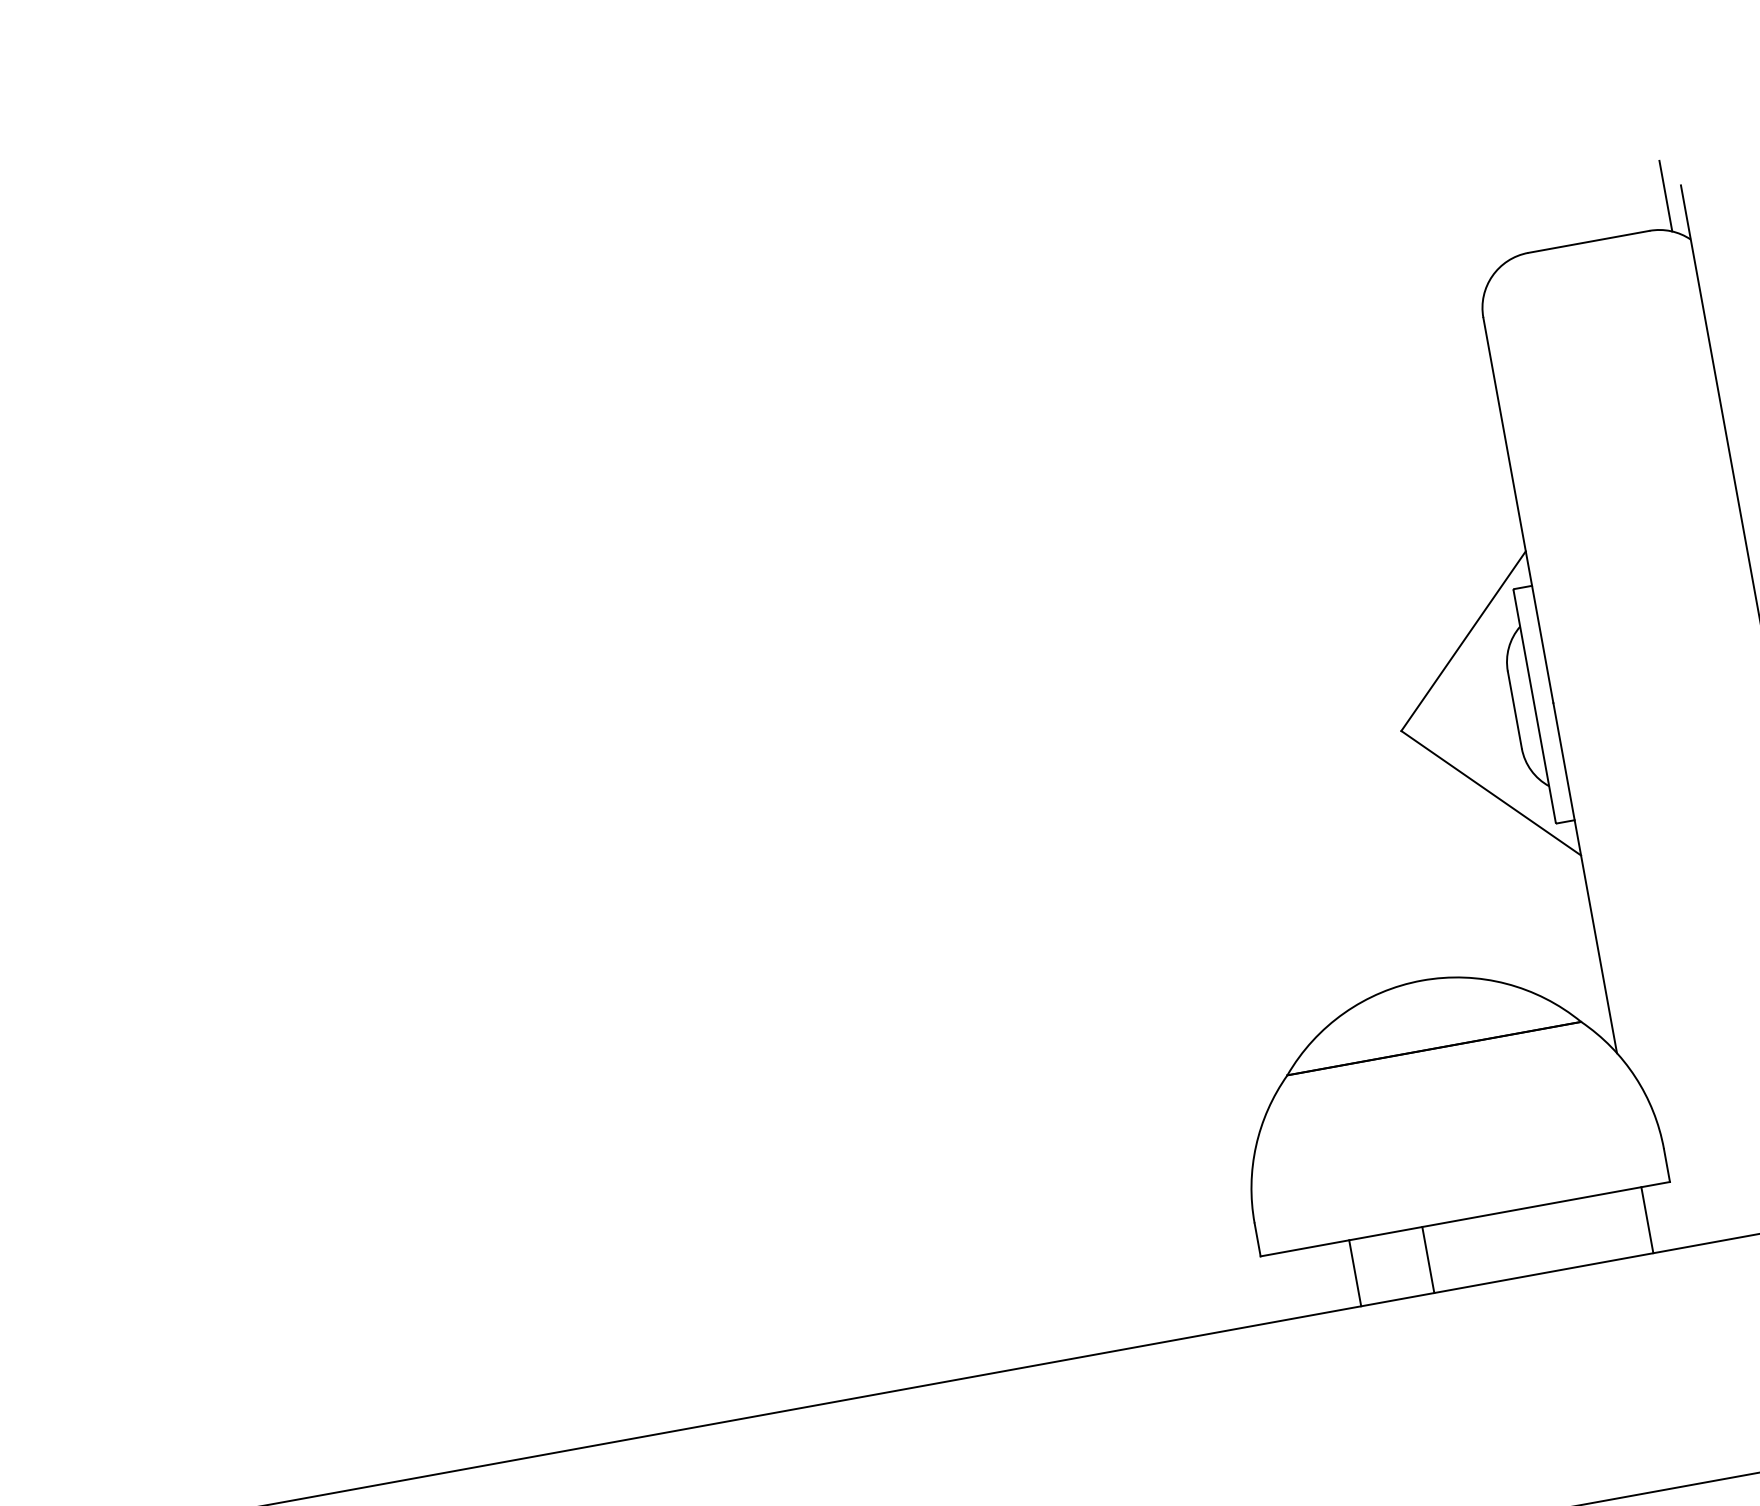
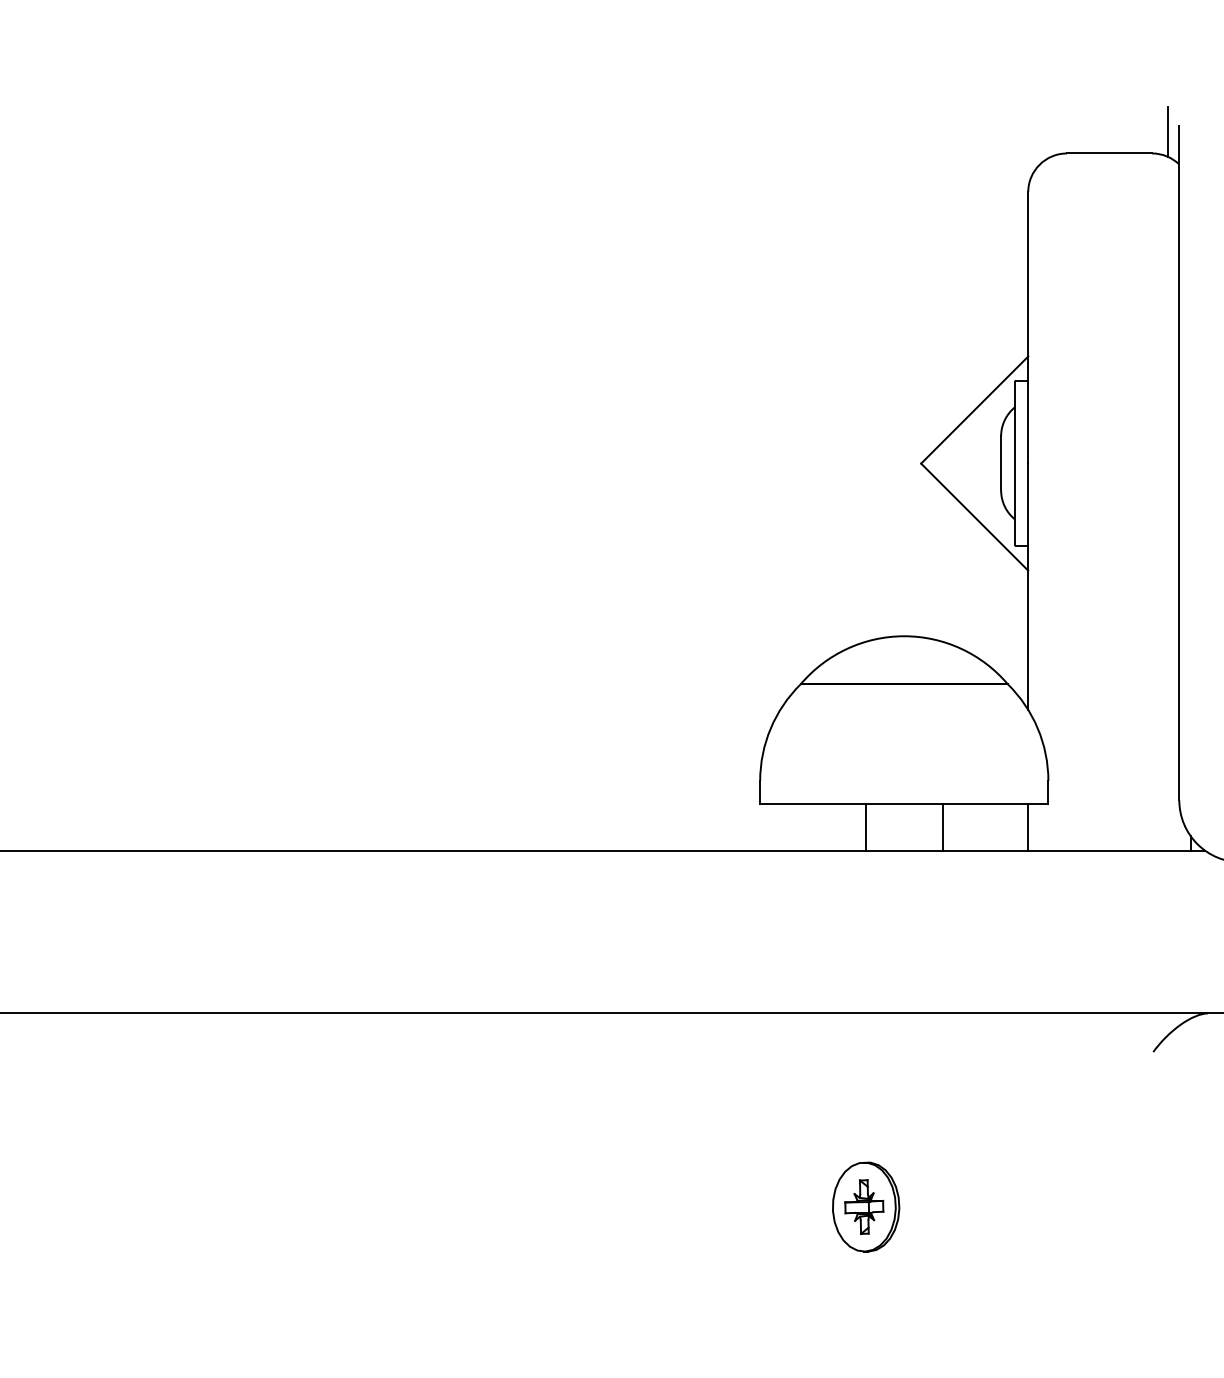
line: (1429, 1259) -> (943, 827), moved
line: (1355, 1273) -> (865, 827), moved

